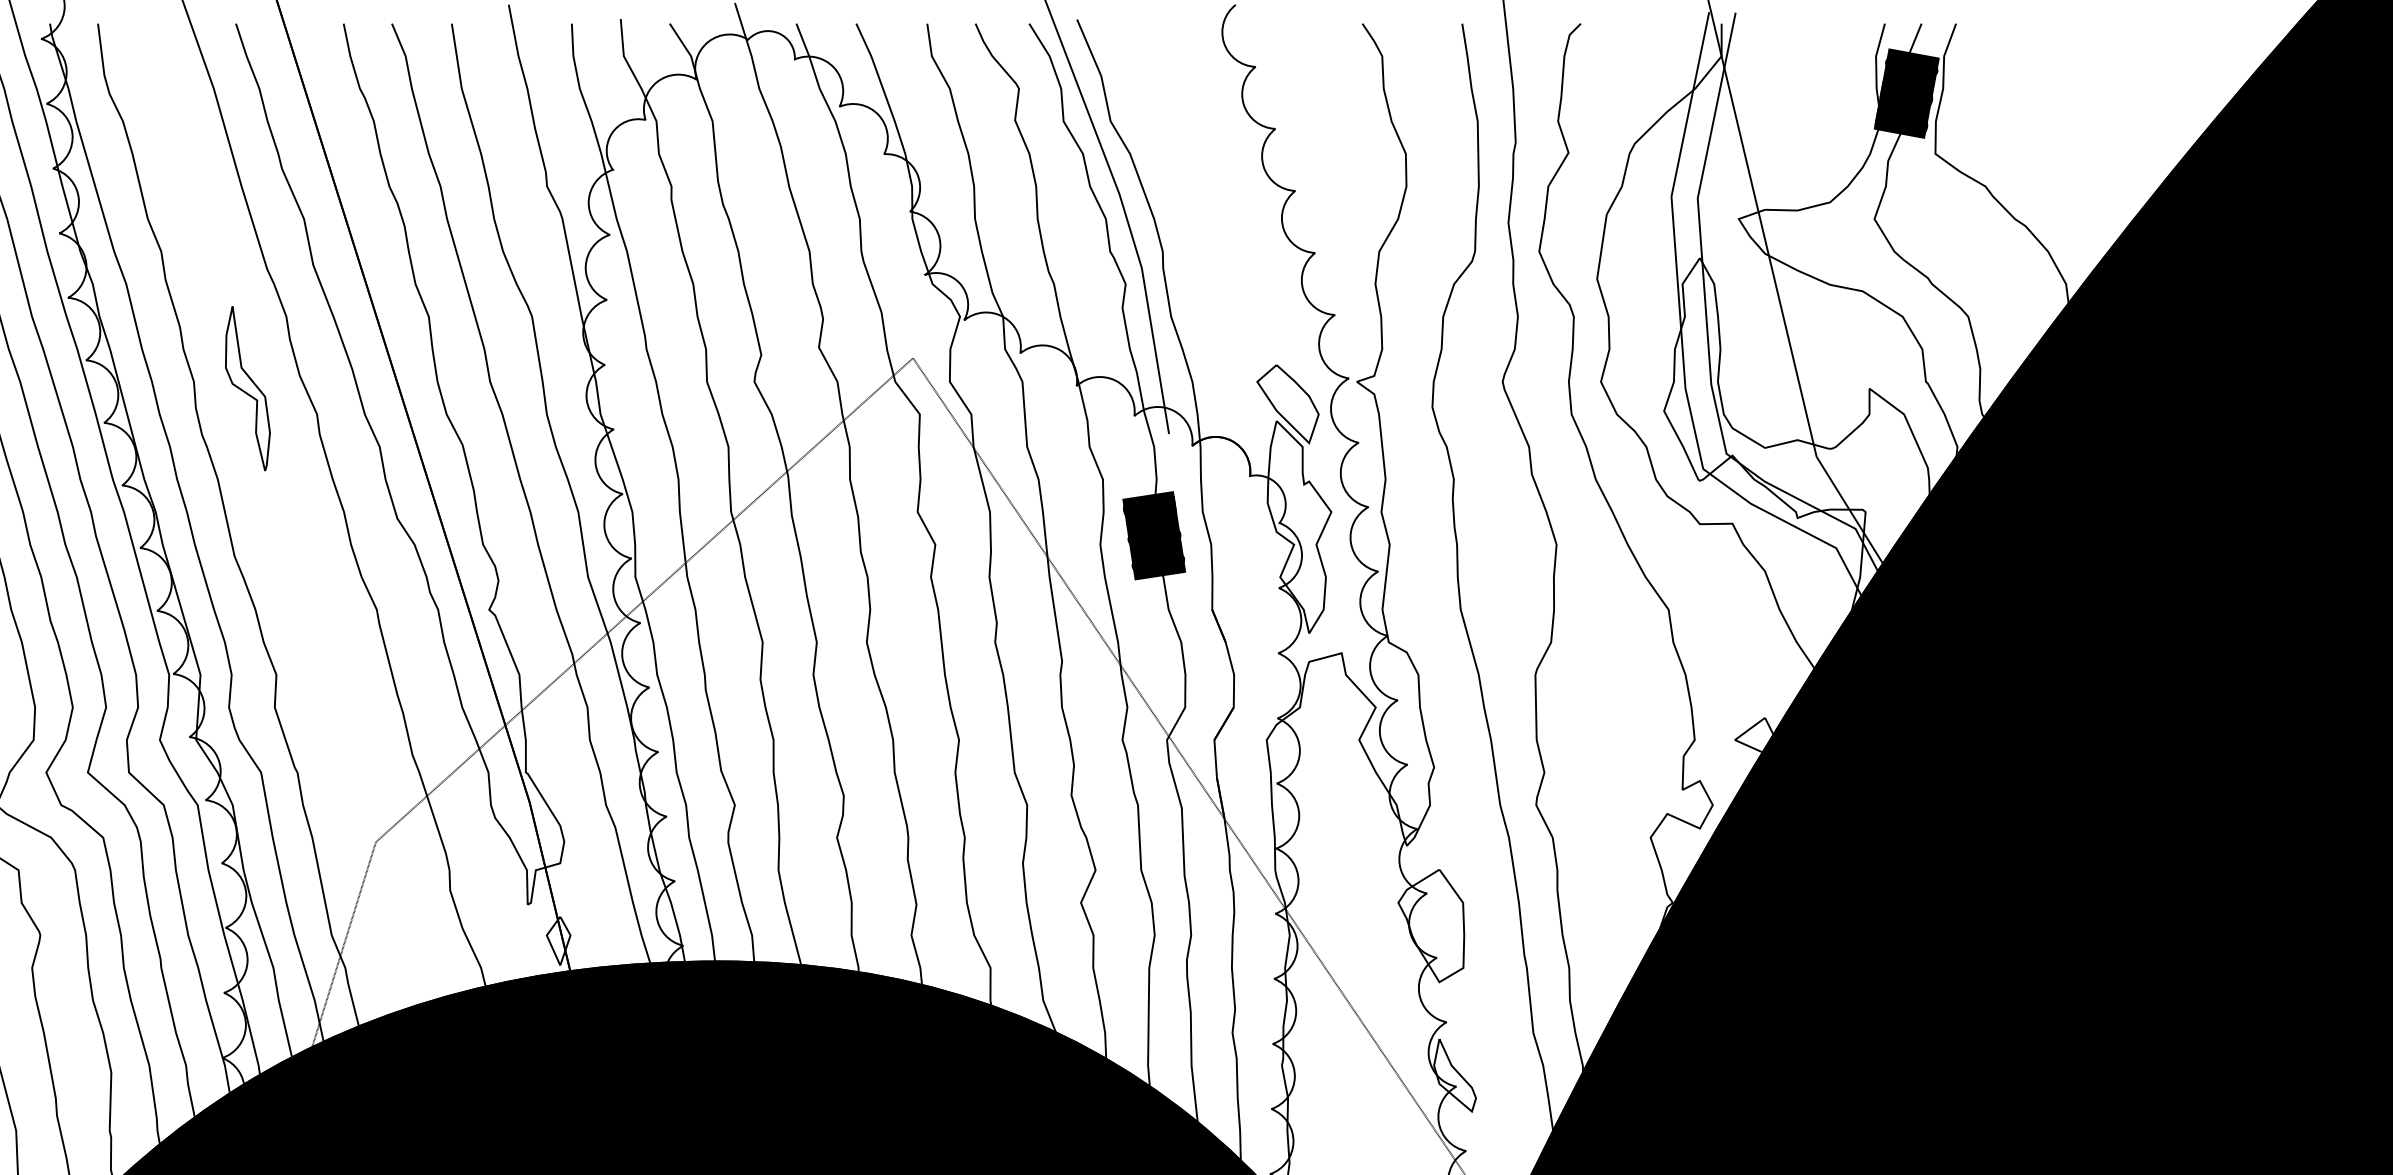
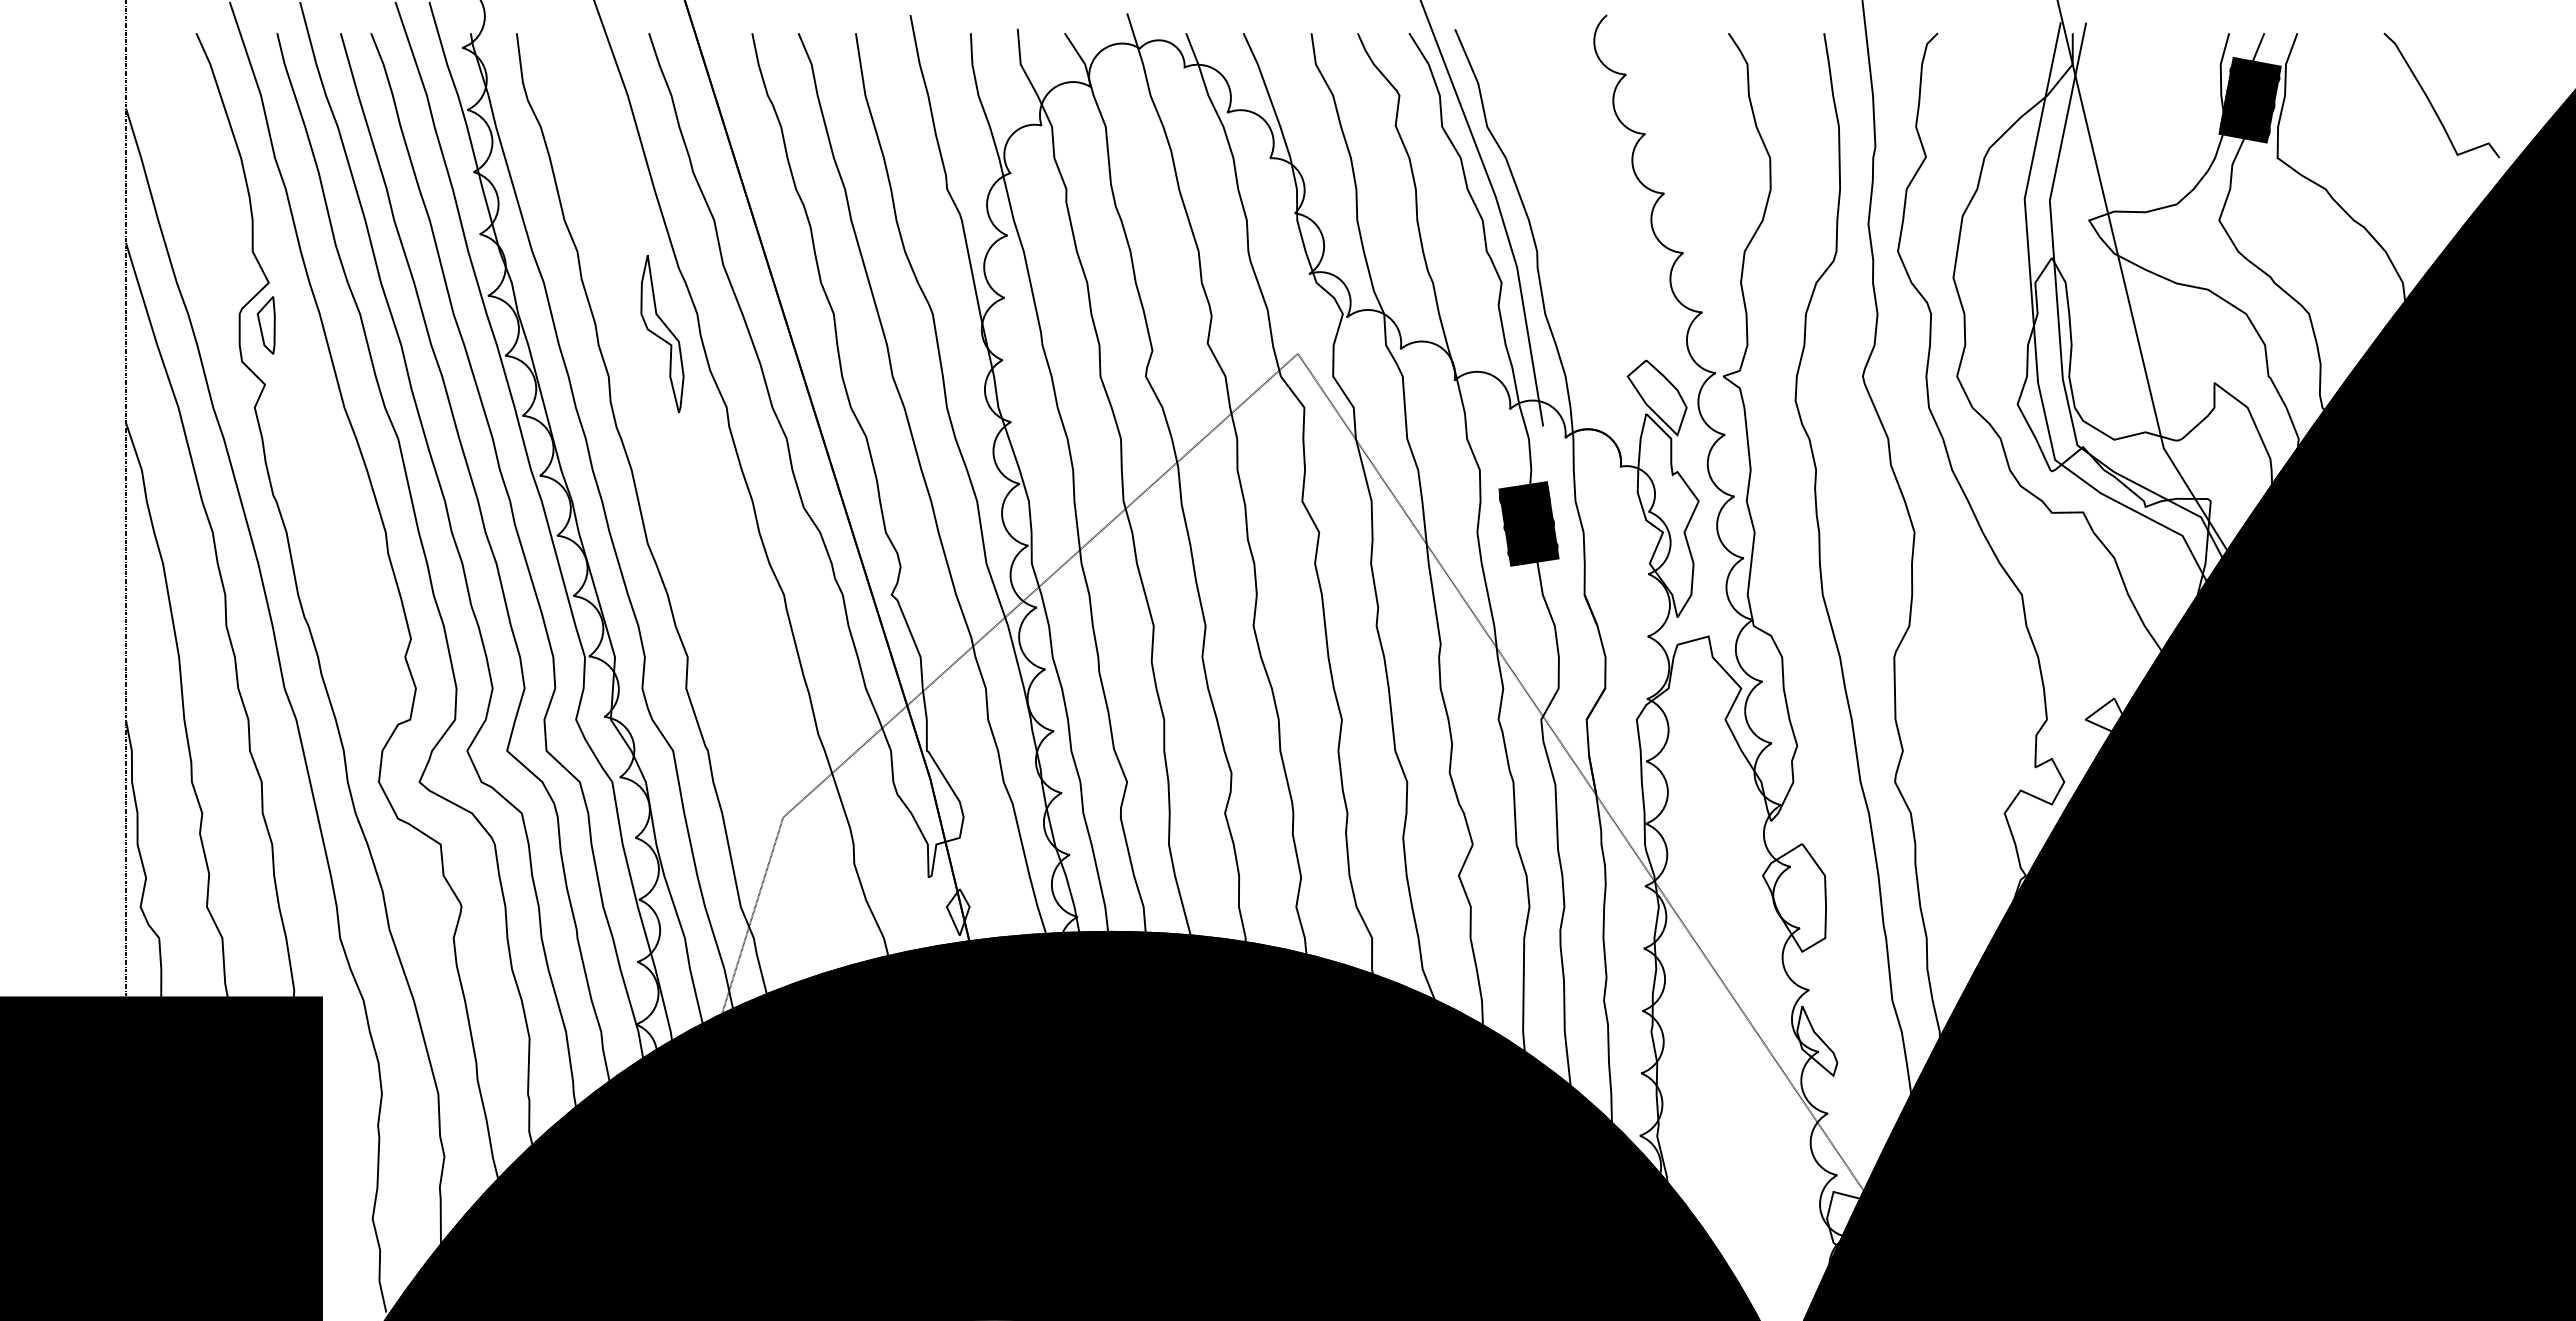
curve: (2094, 93) -> (2430, 100), added
part: (247, 388) -> (662, 333), moved

